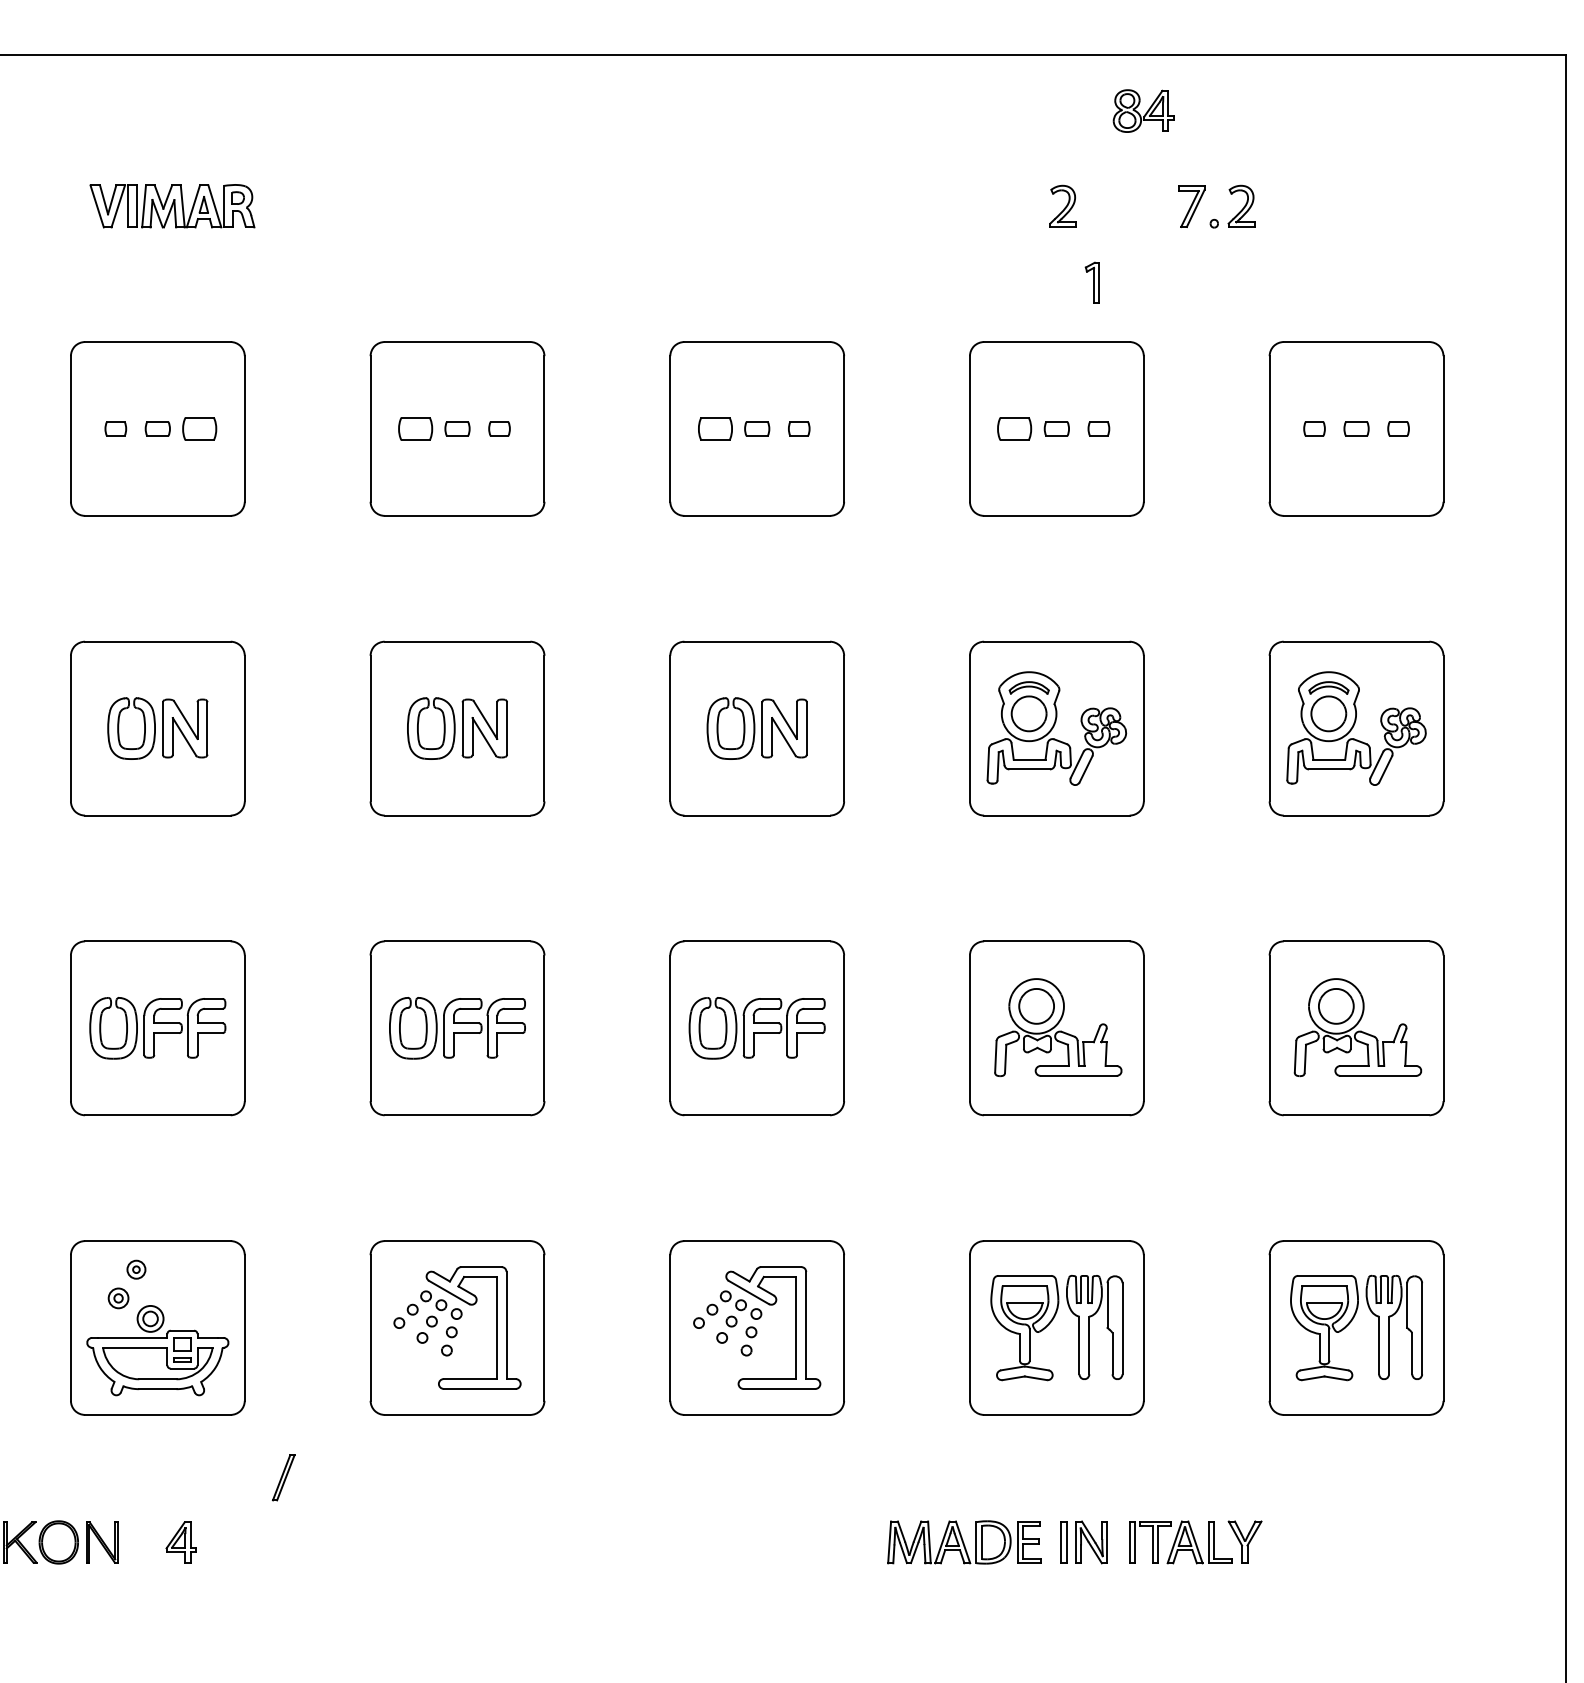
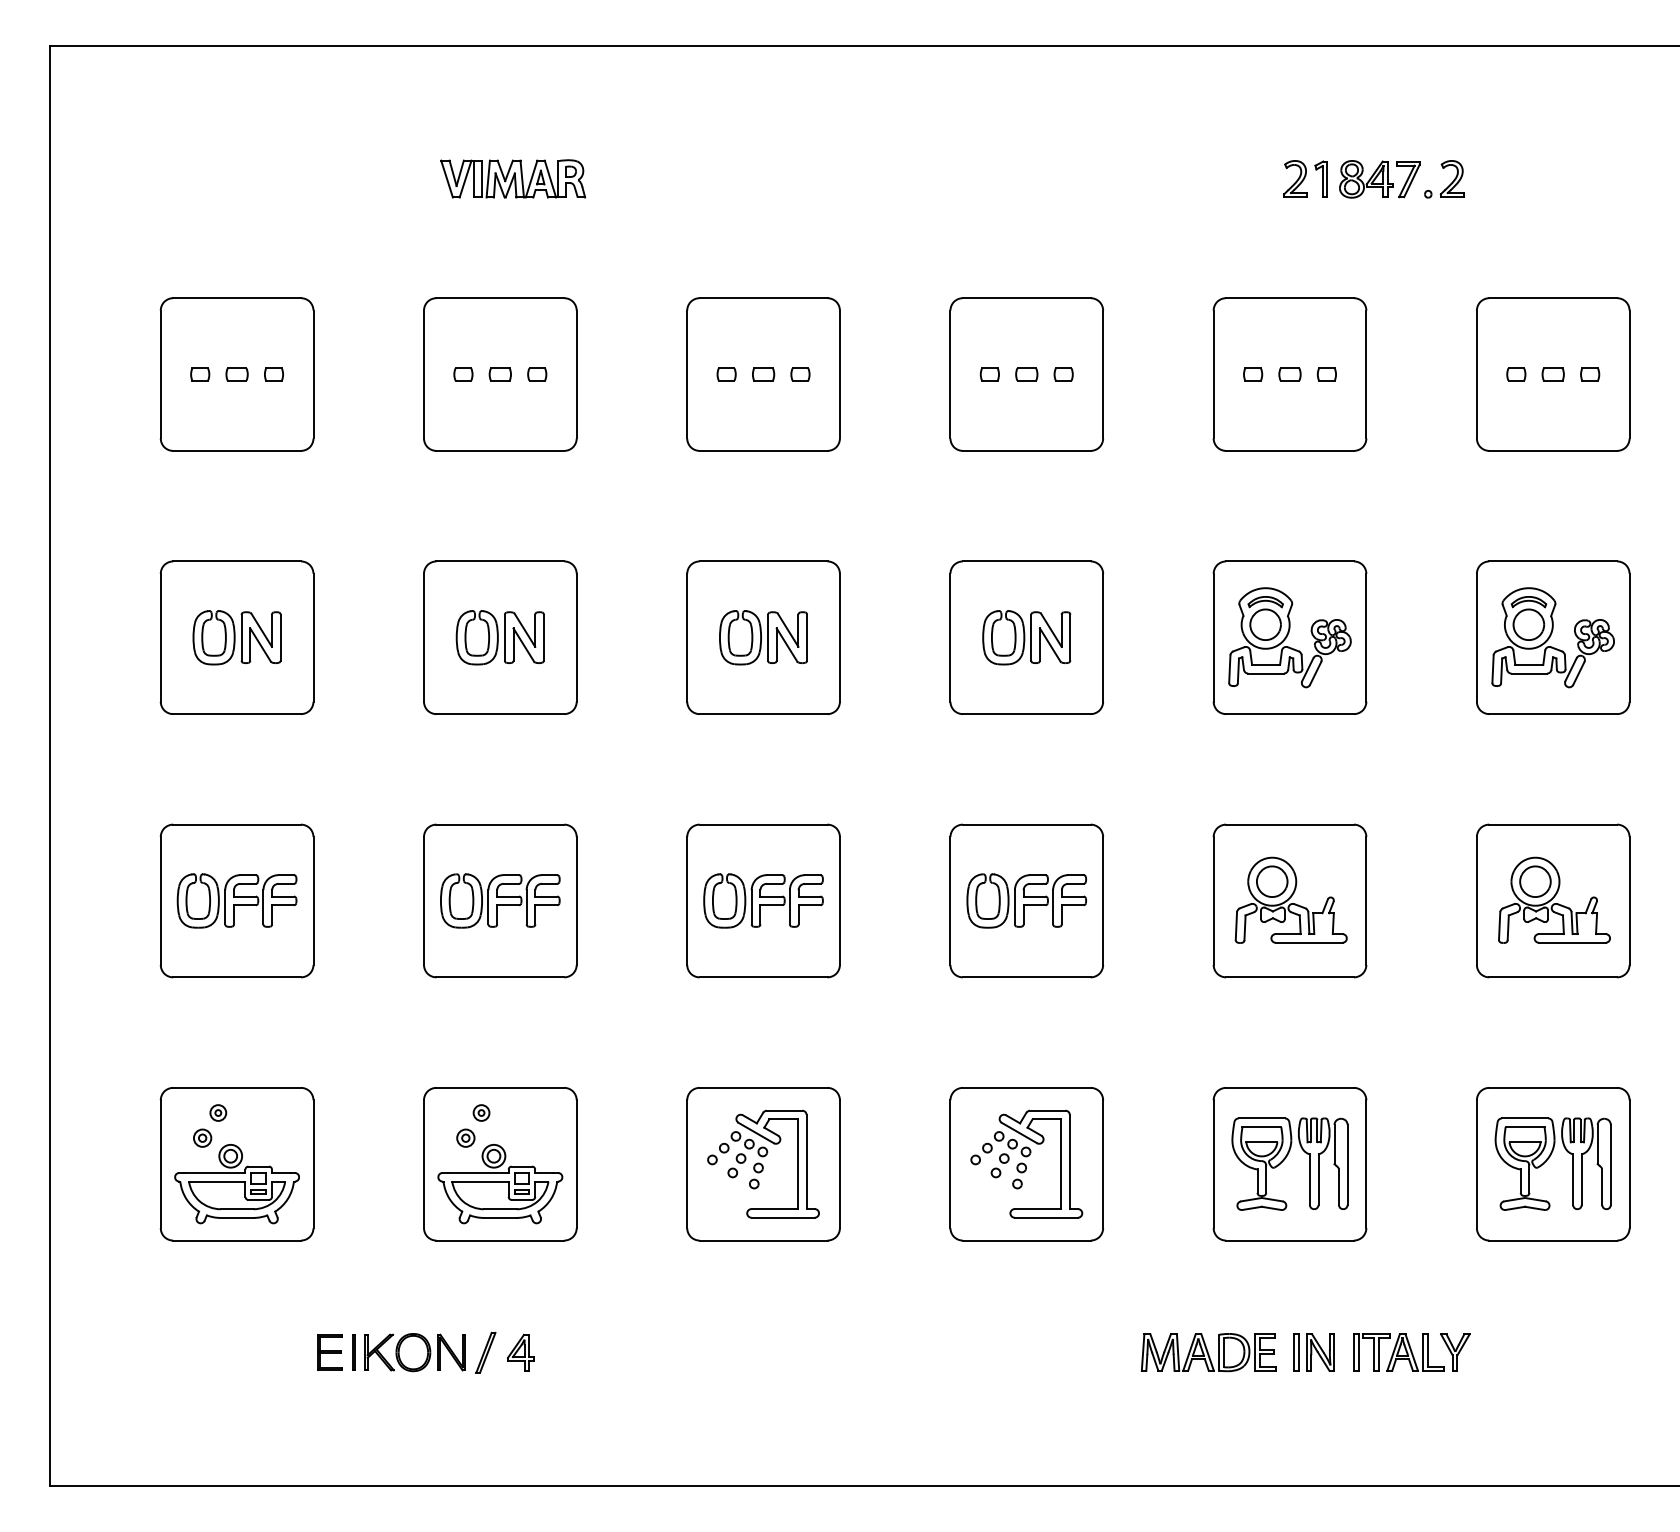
part: (1143, 111) -> (1366, 179), moved
part: (1091, 282) -> (1320, 178), moved
part: (200, 428) -> (537, 374), size x0.62
part: (415, 428) -> (726, 374), size x0.62
part: (714, 428) -> (989, 374), size x0.62
part: (1015, 428) -> (1253, 374), size x0.62
part: (283, 1477) -> (485, 1352), moved

